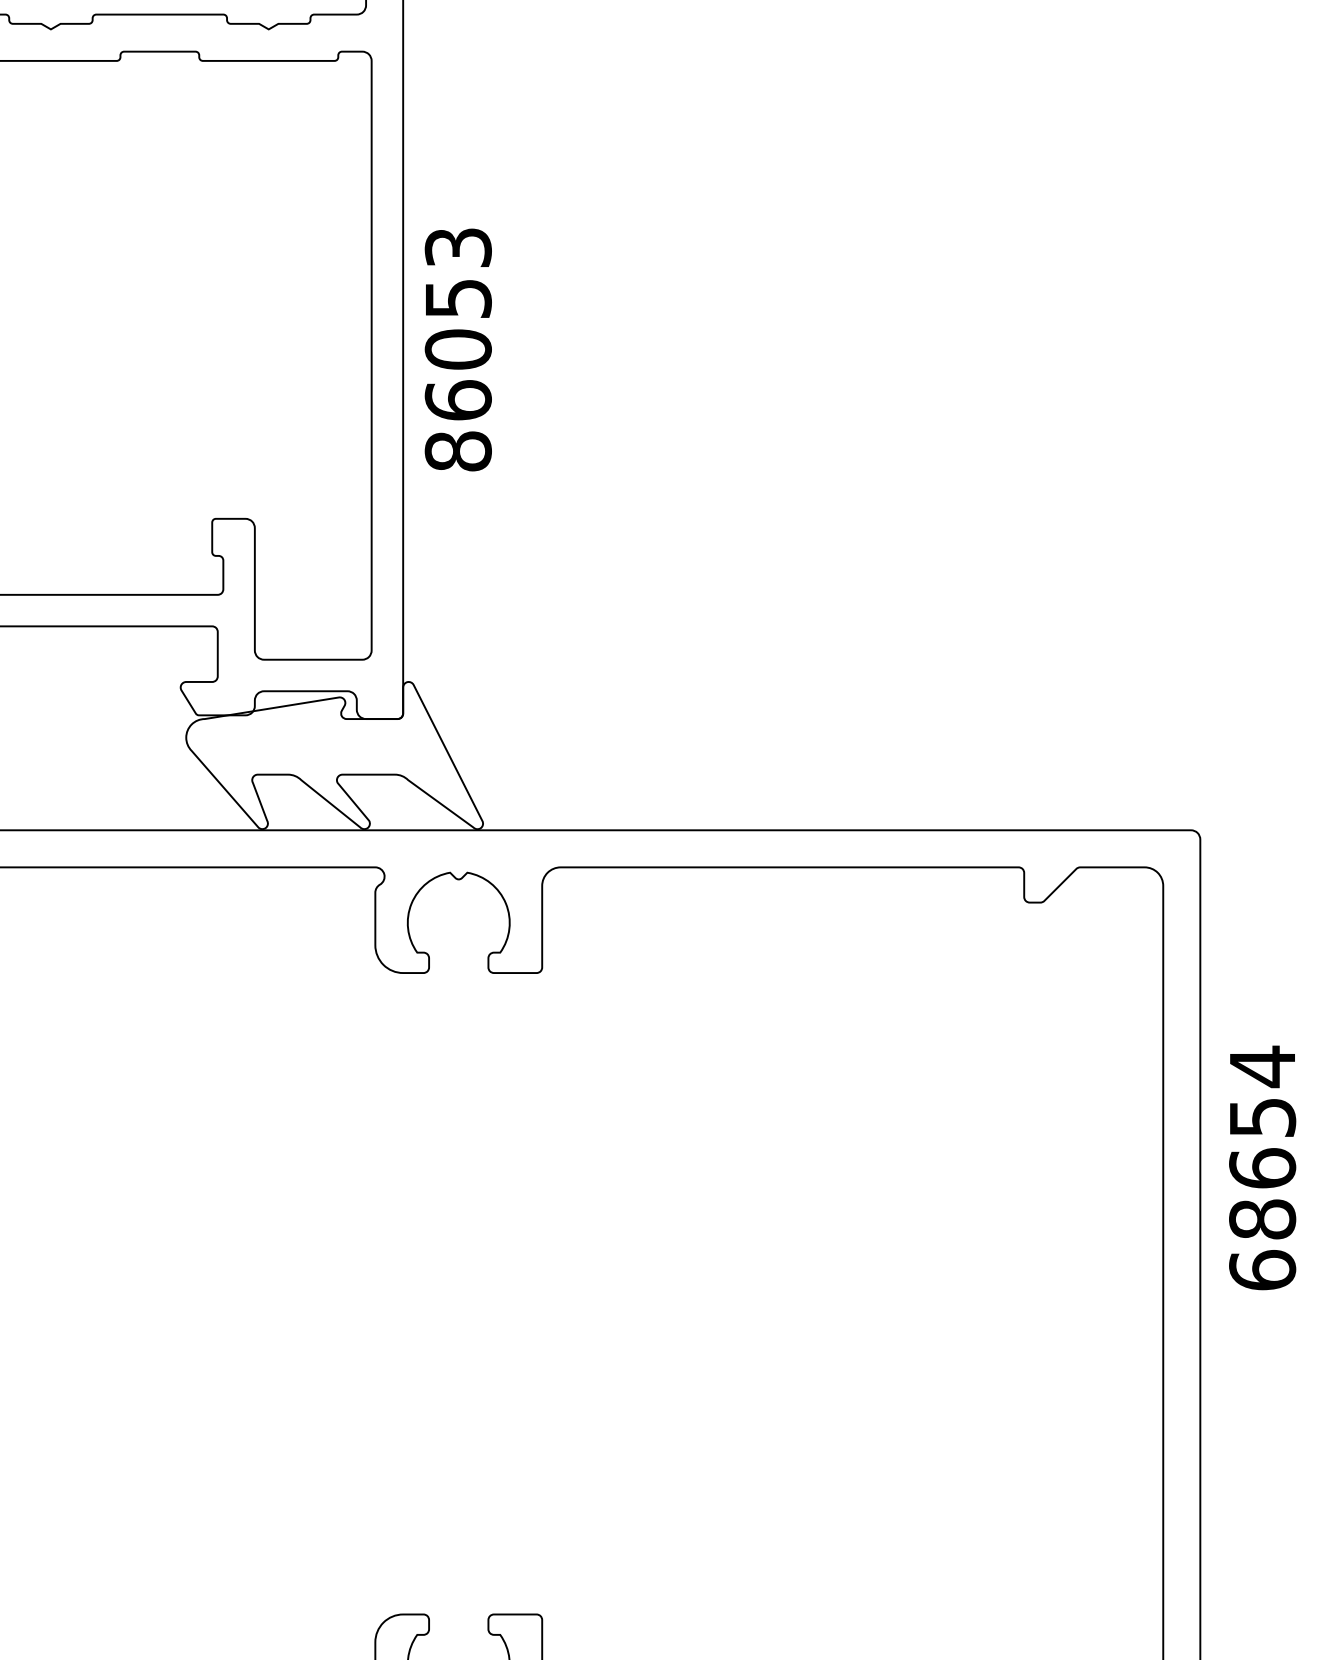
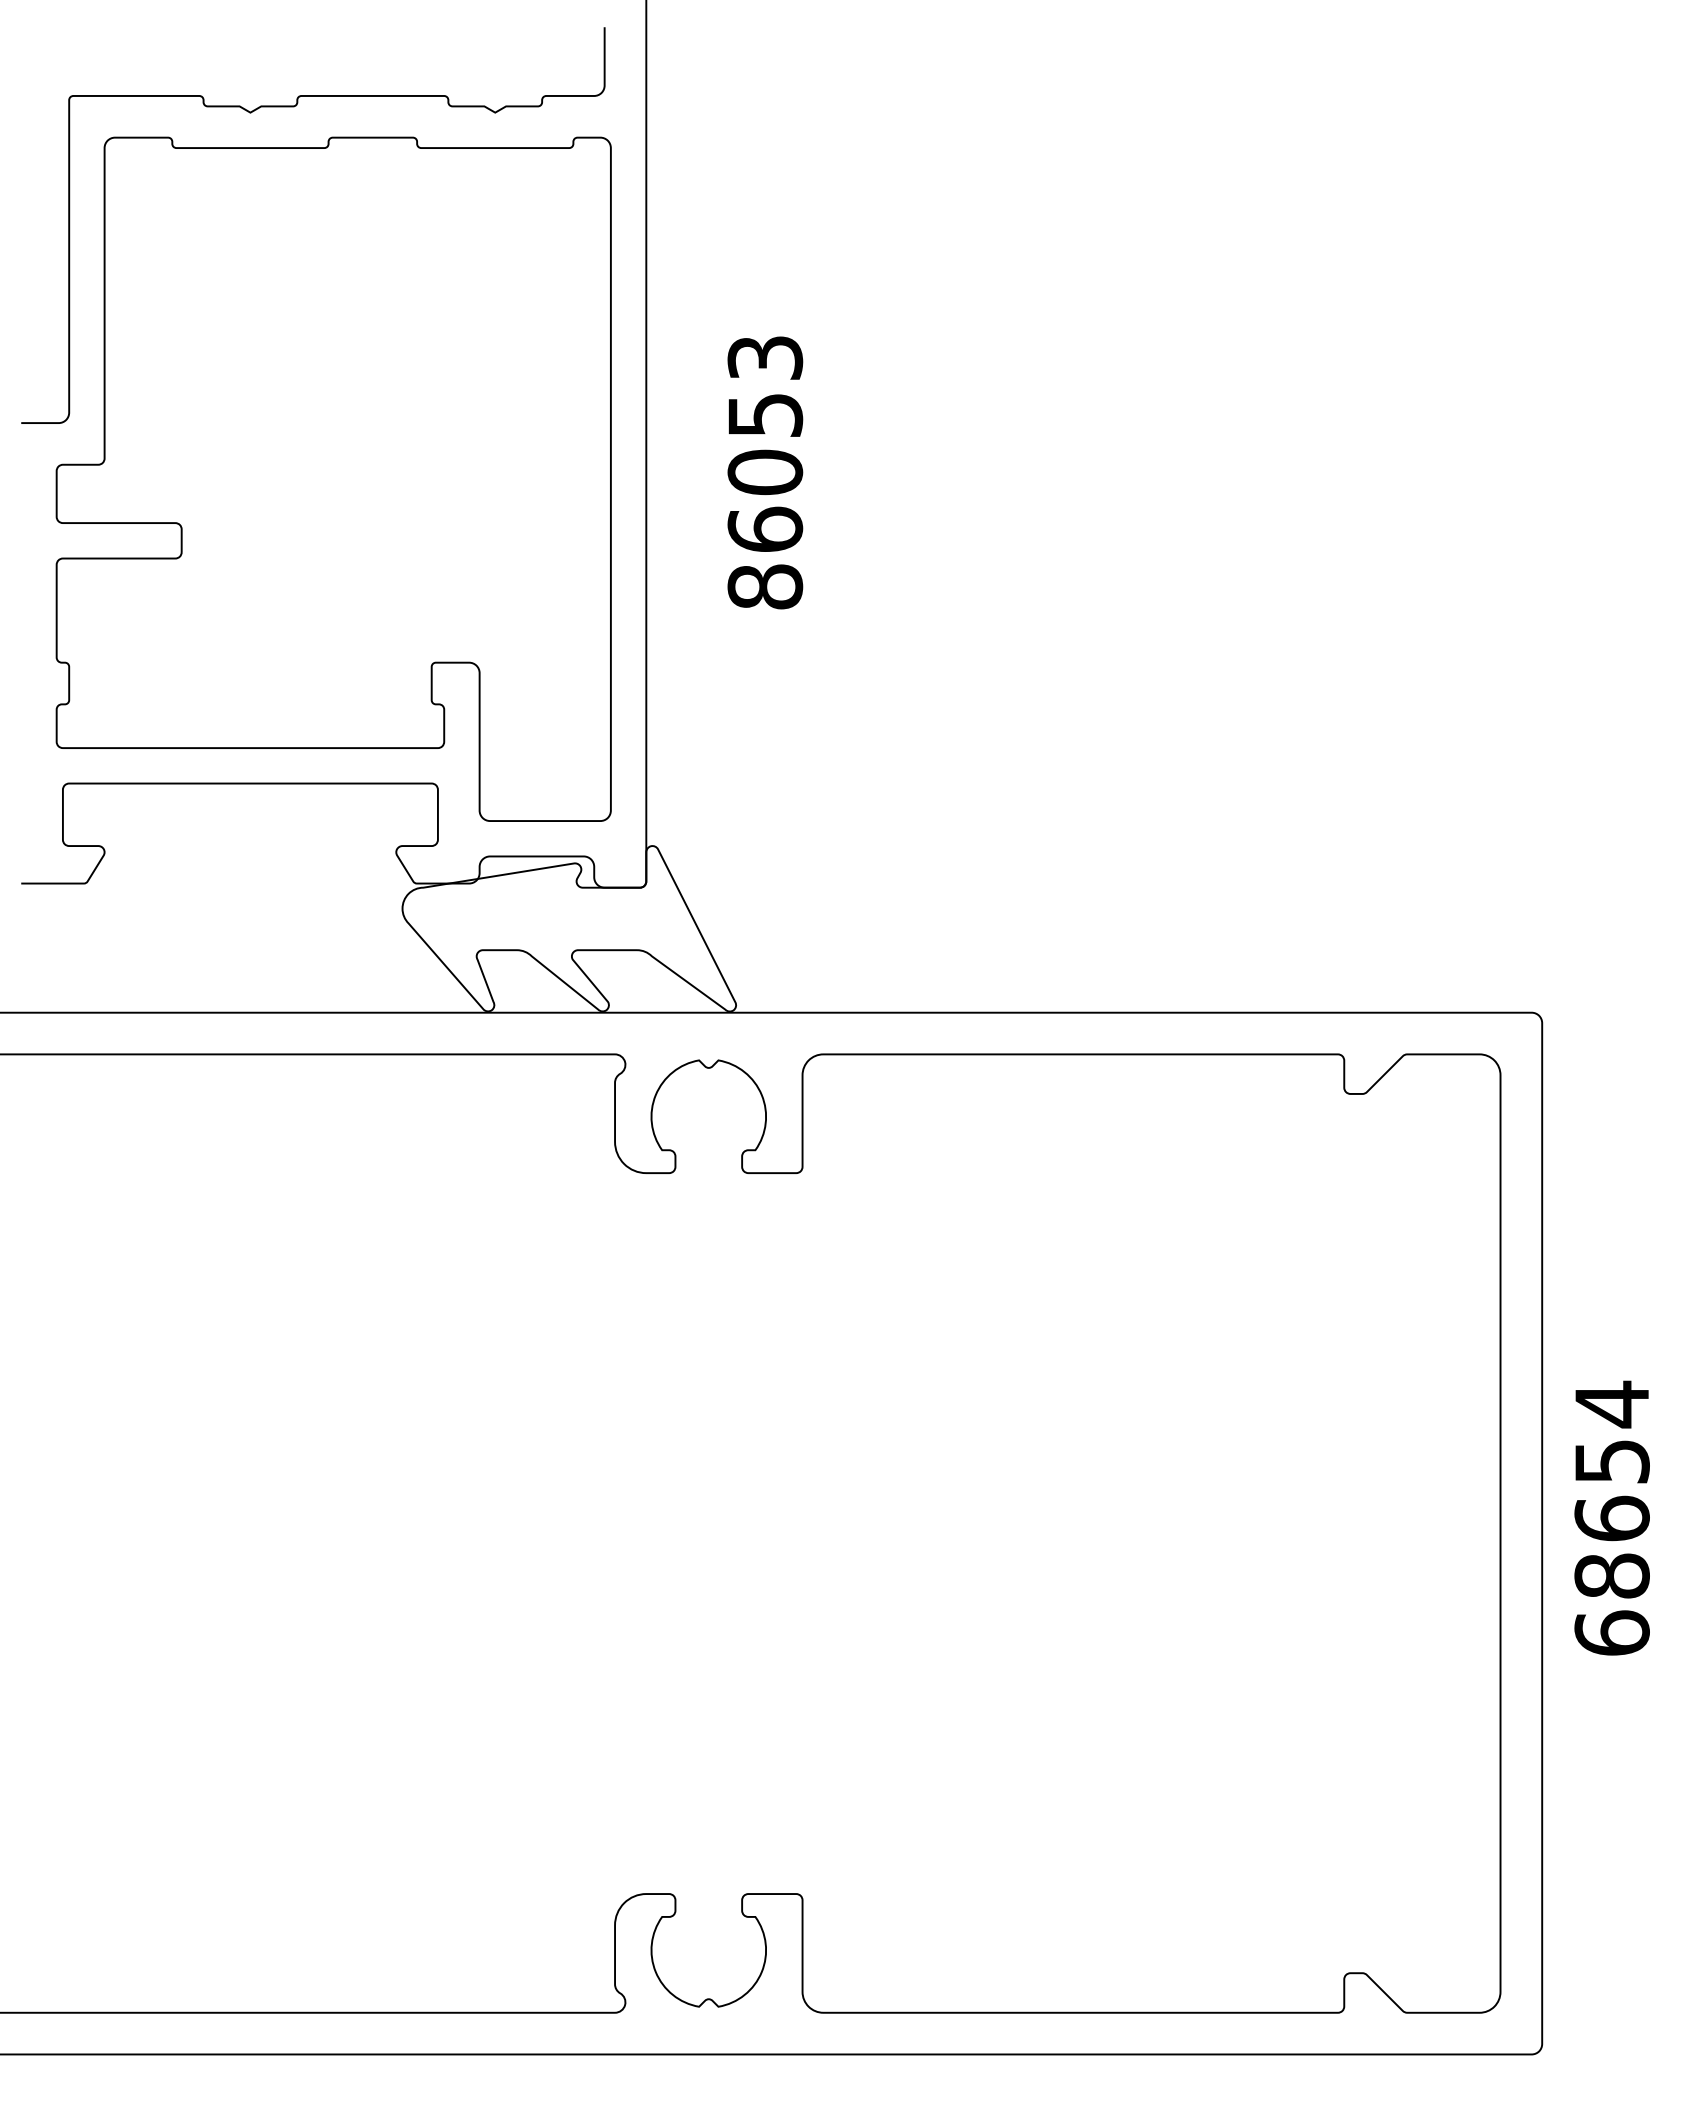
text: (458, 349) -> (765, 472), moved
text: (1261, 1167) -> (1611, 1517), moved

